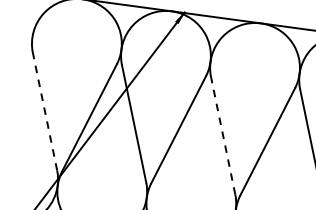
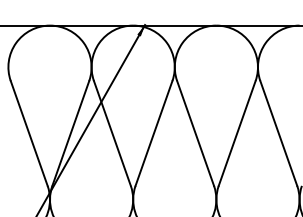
line: (45, 111) -> (29, 133), dashed -> solid
line: (223, 135) -> (195, 133), dashed -> solid

